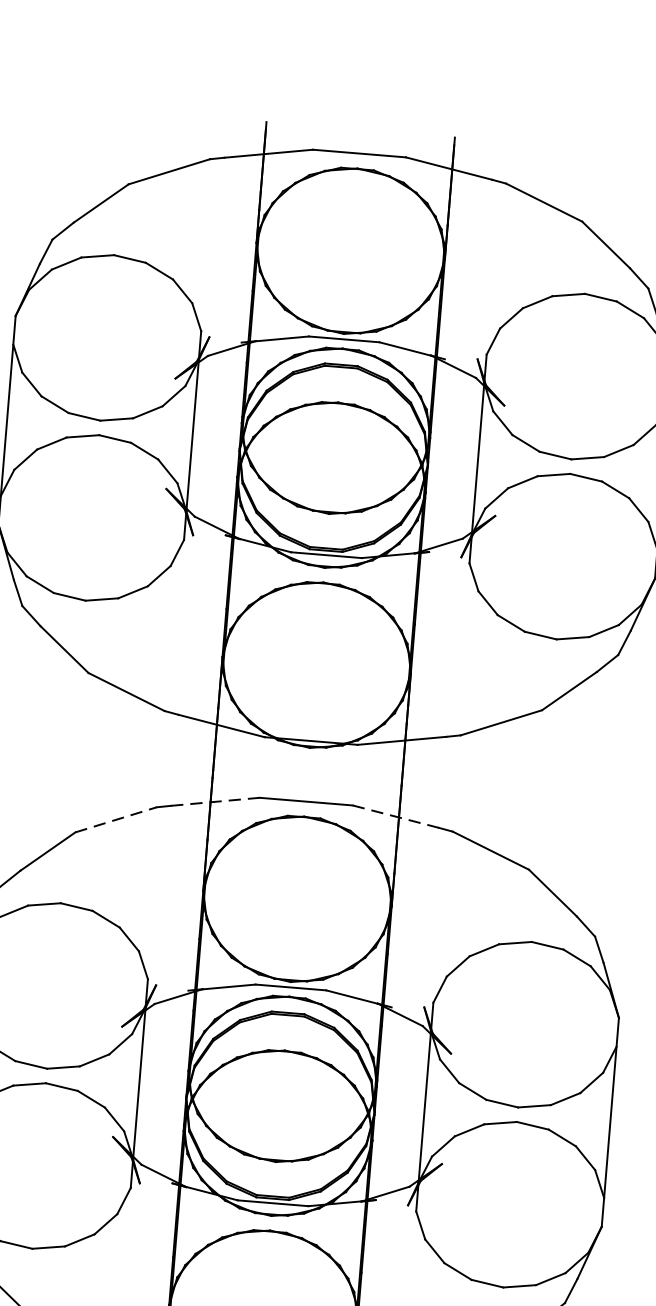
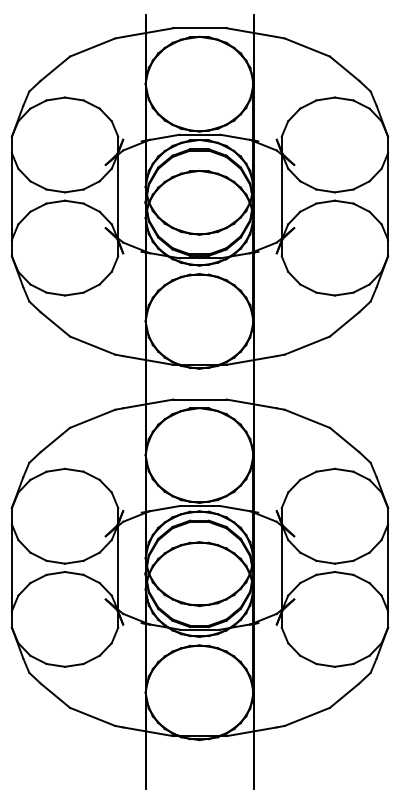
line: (215, 801) -> (148, 403), dashed -> solid
line: (397, 817) -> (252, 404), dashed -> solid
line: (117, 819) -> (93, 418), dashed -> solid

